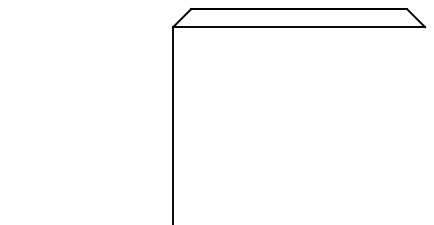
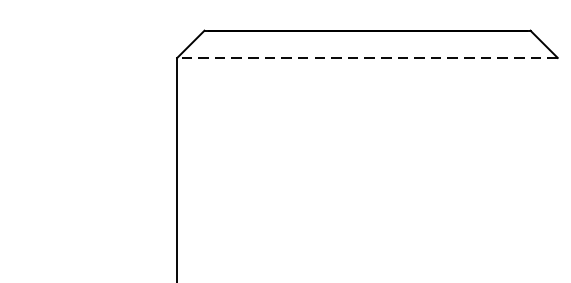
line: (299, 27) -> (368, 58), solid -> dashed

